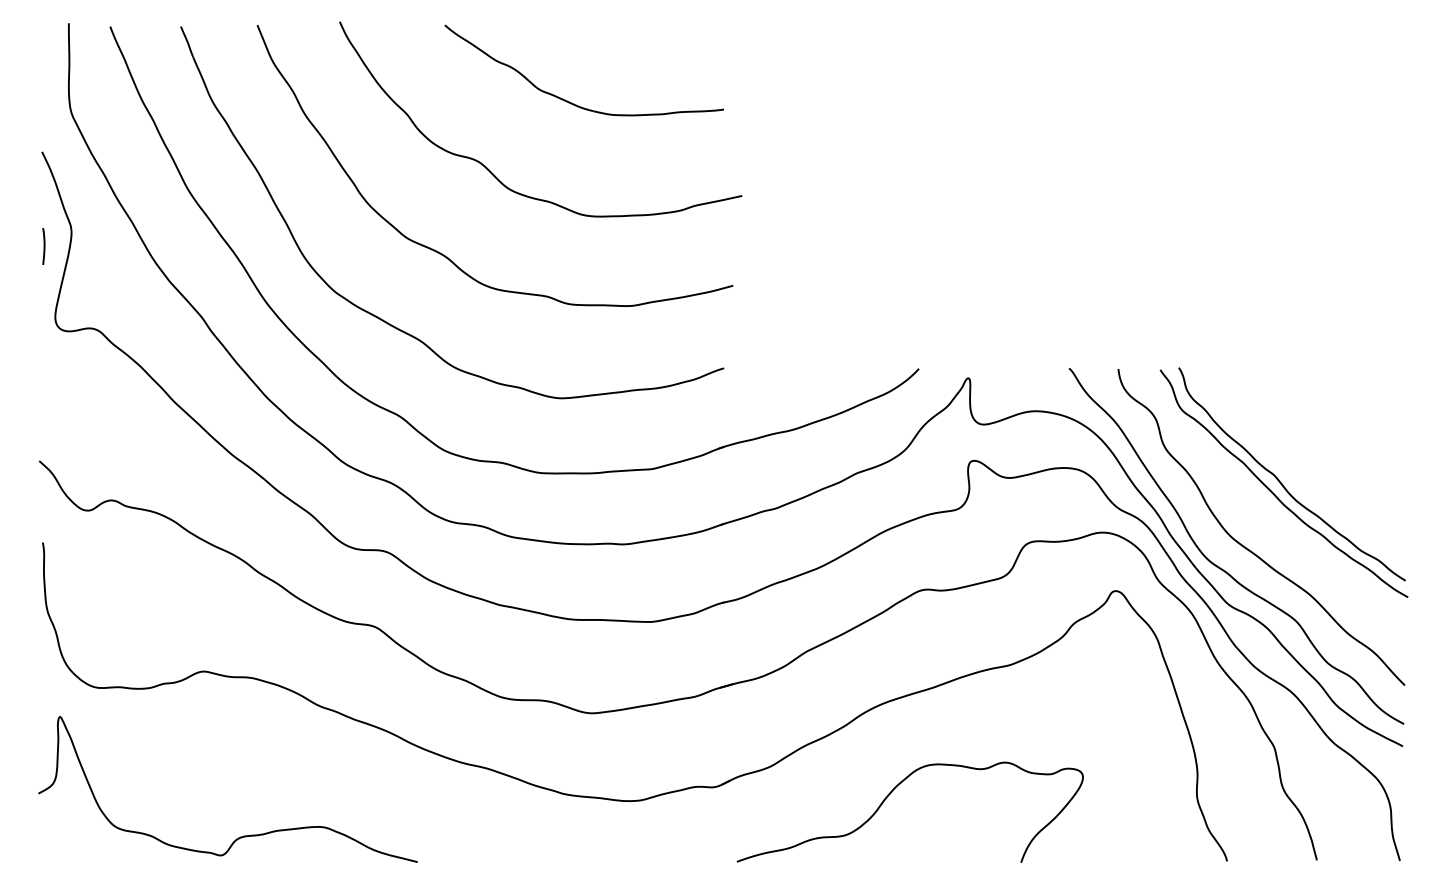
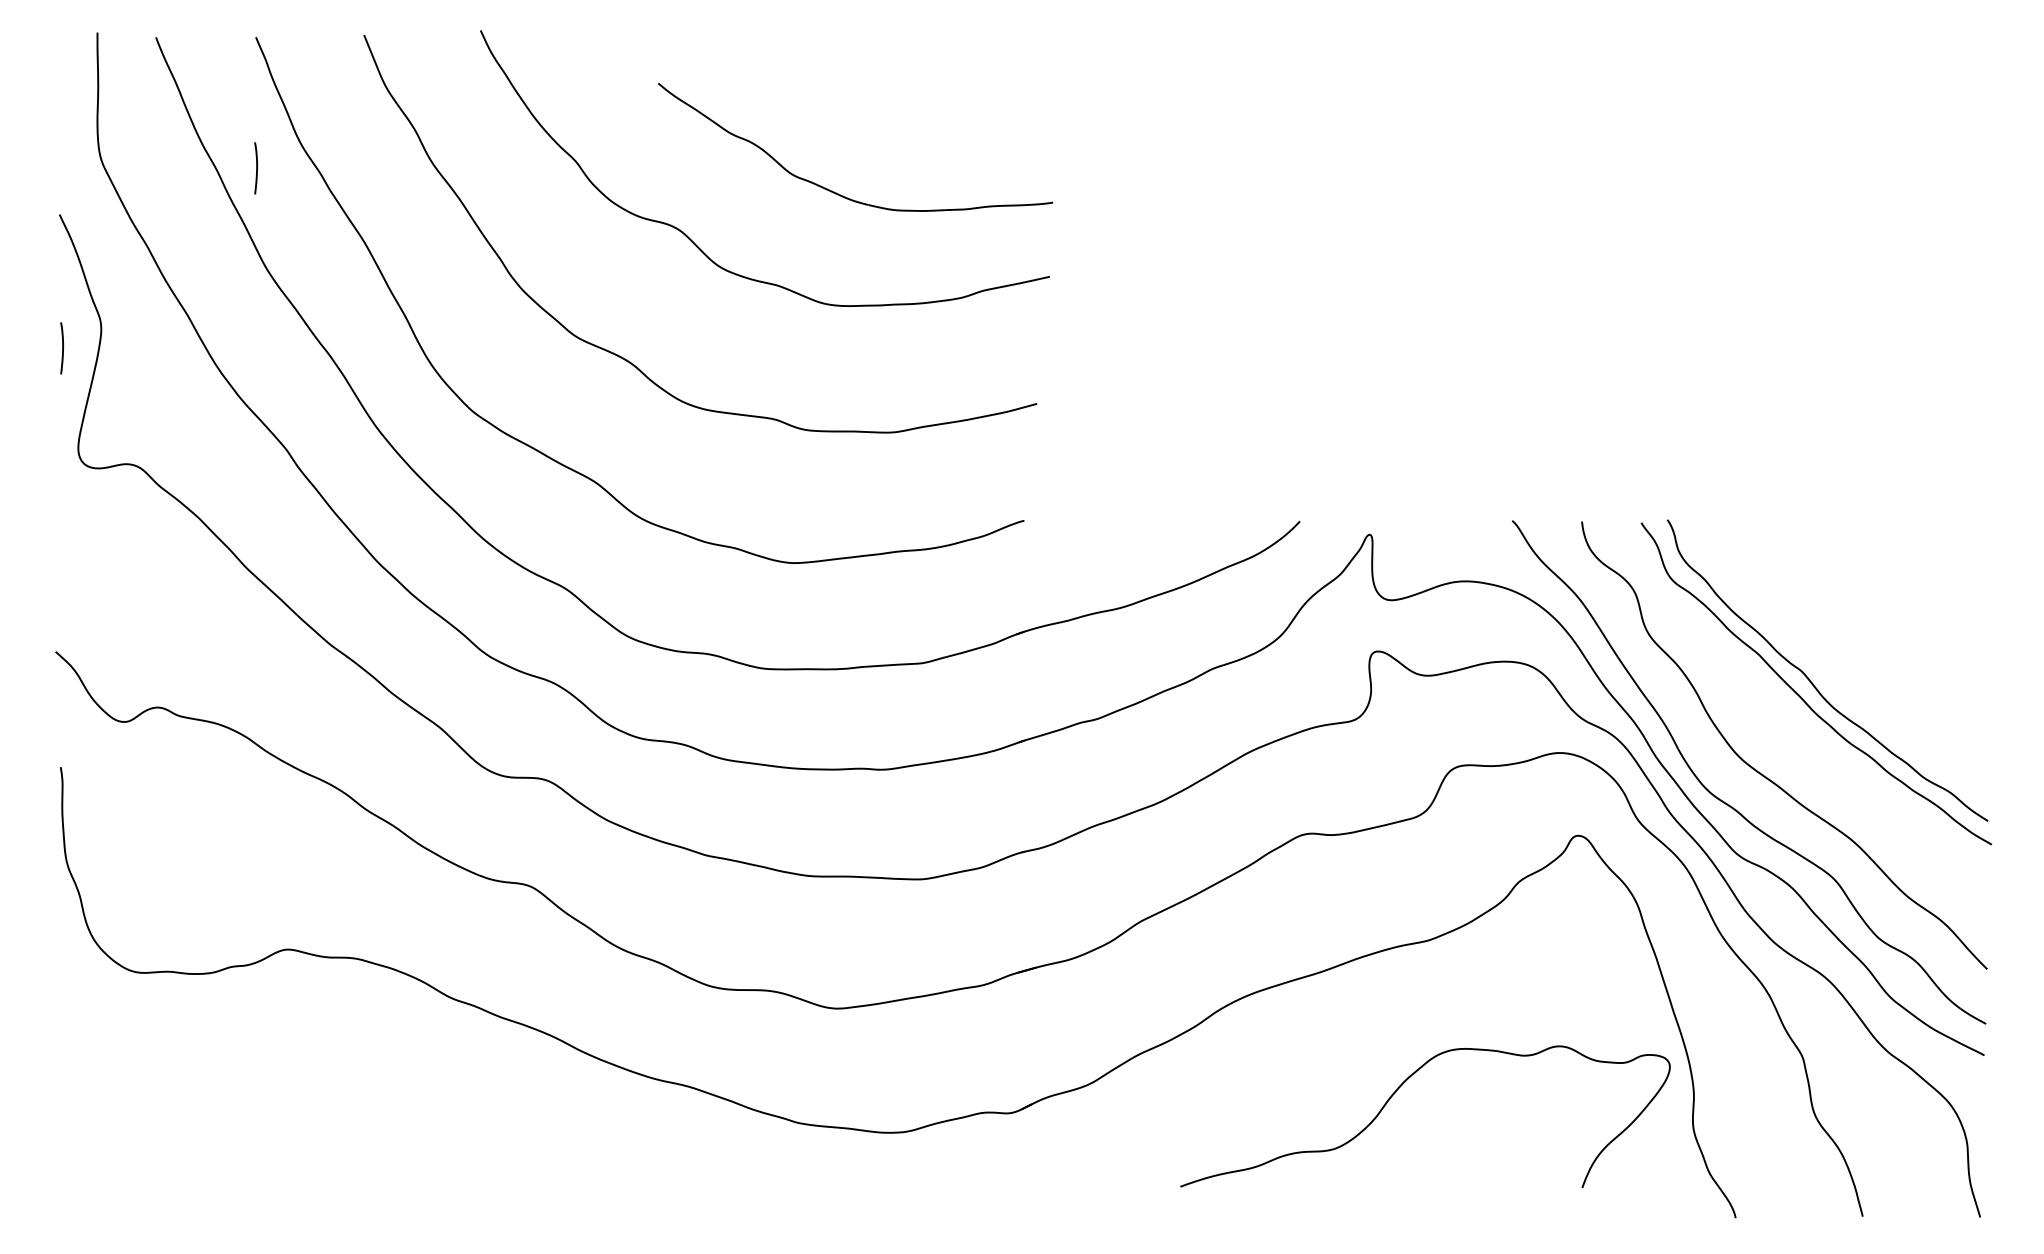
part: (569, 101) -> (834, 191), moved
curve: (181, 119) -> (256, 168), added
curve: (889, 795) -> (1396, 1092), moved
curve: (242, 836) -> (342, 1182), removed

